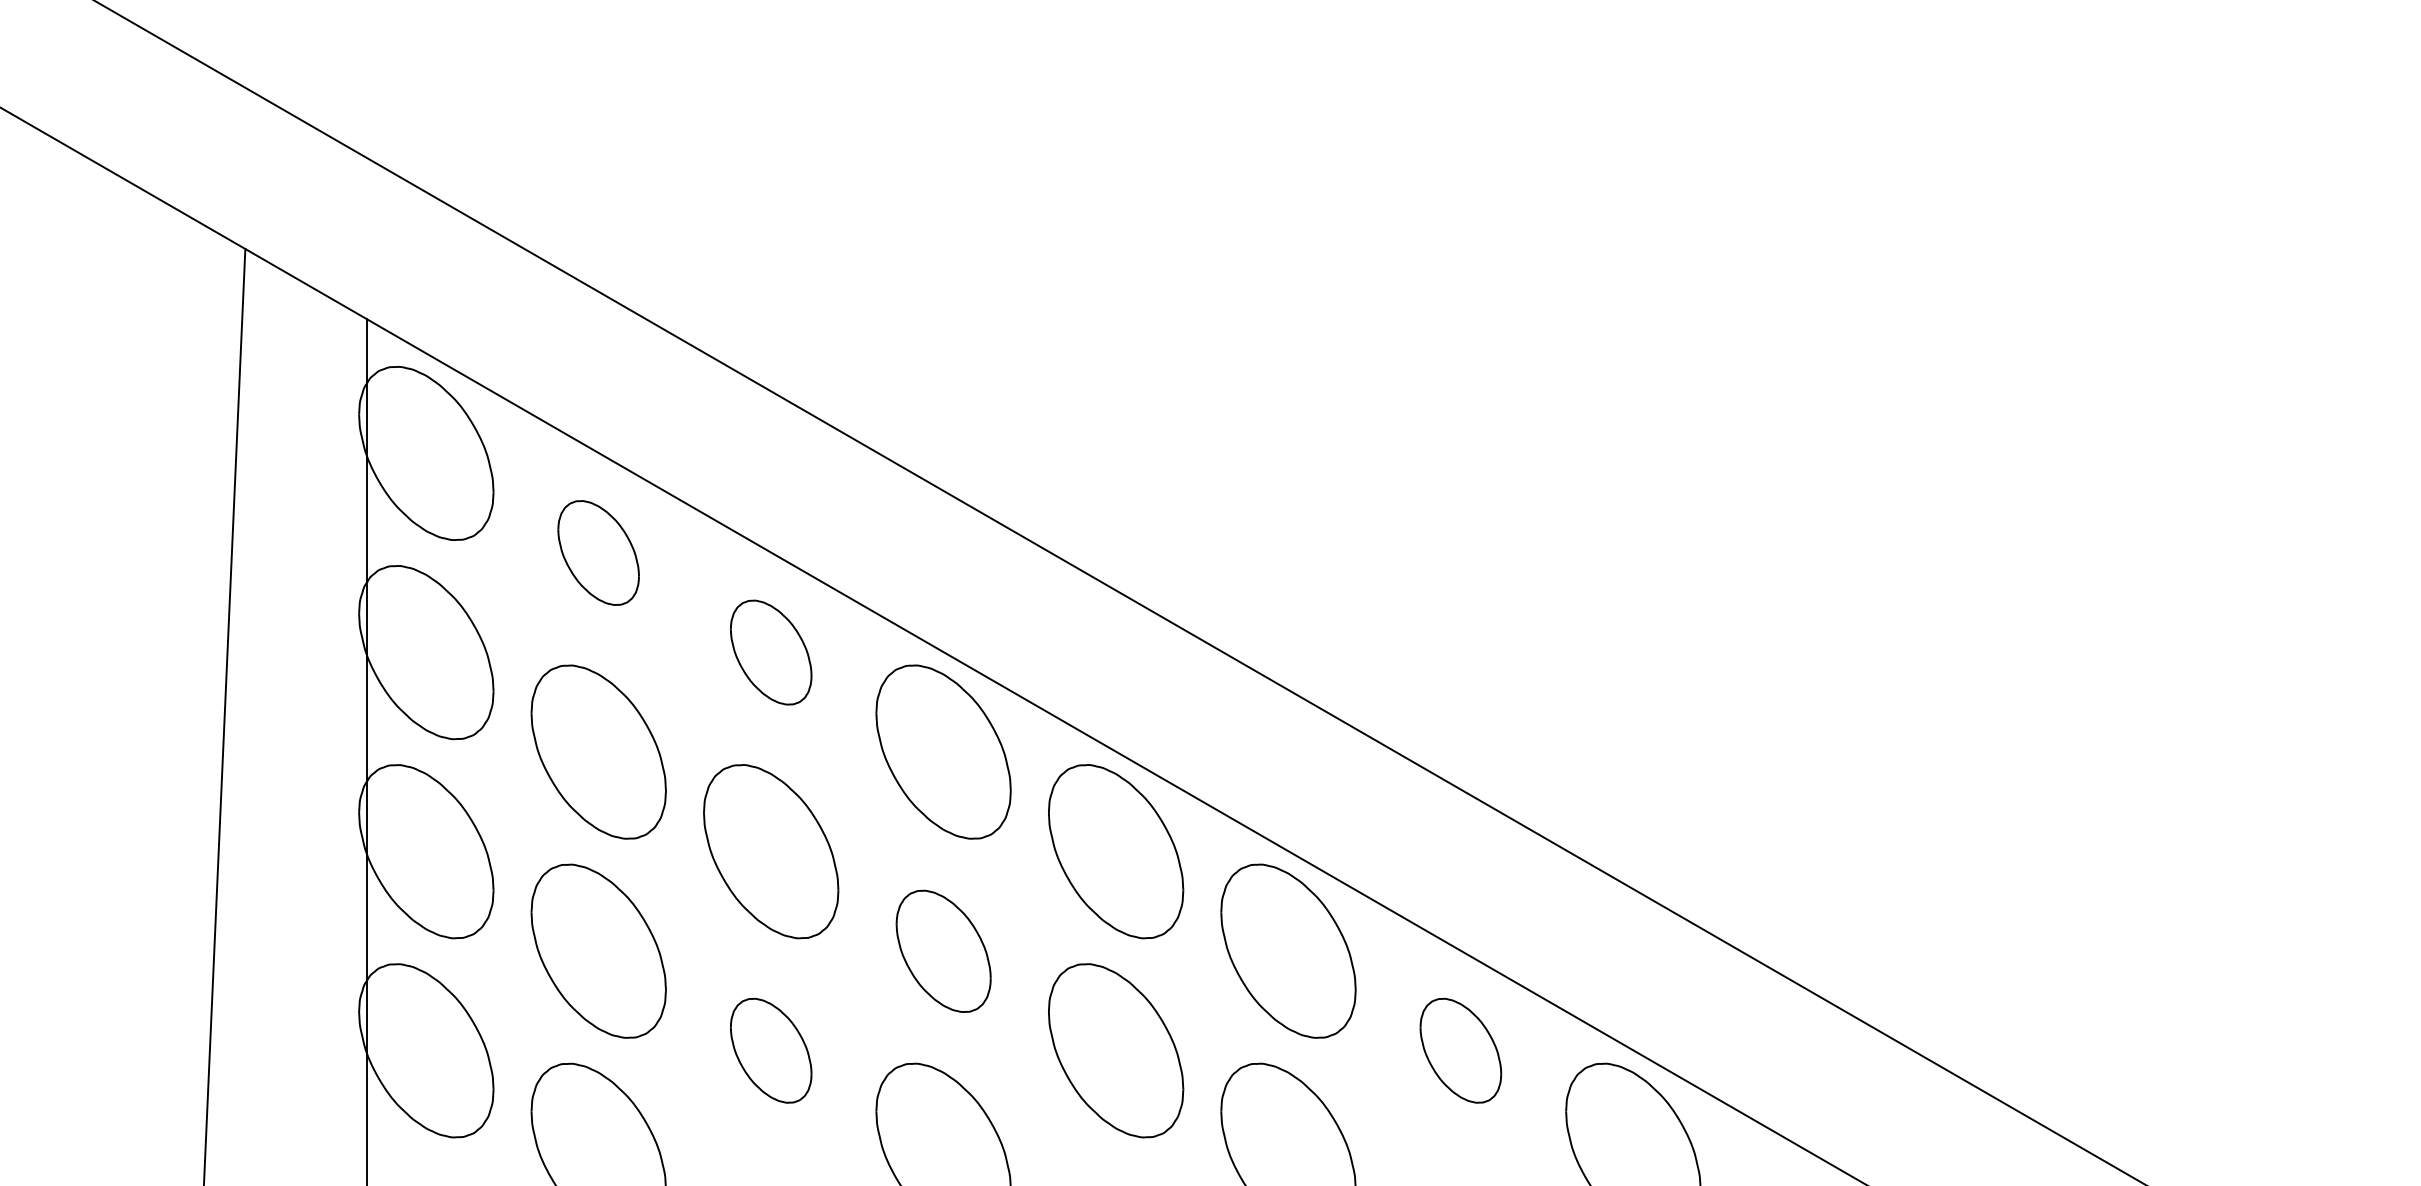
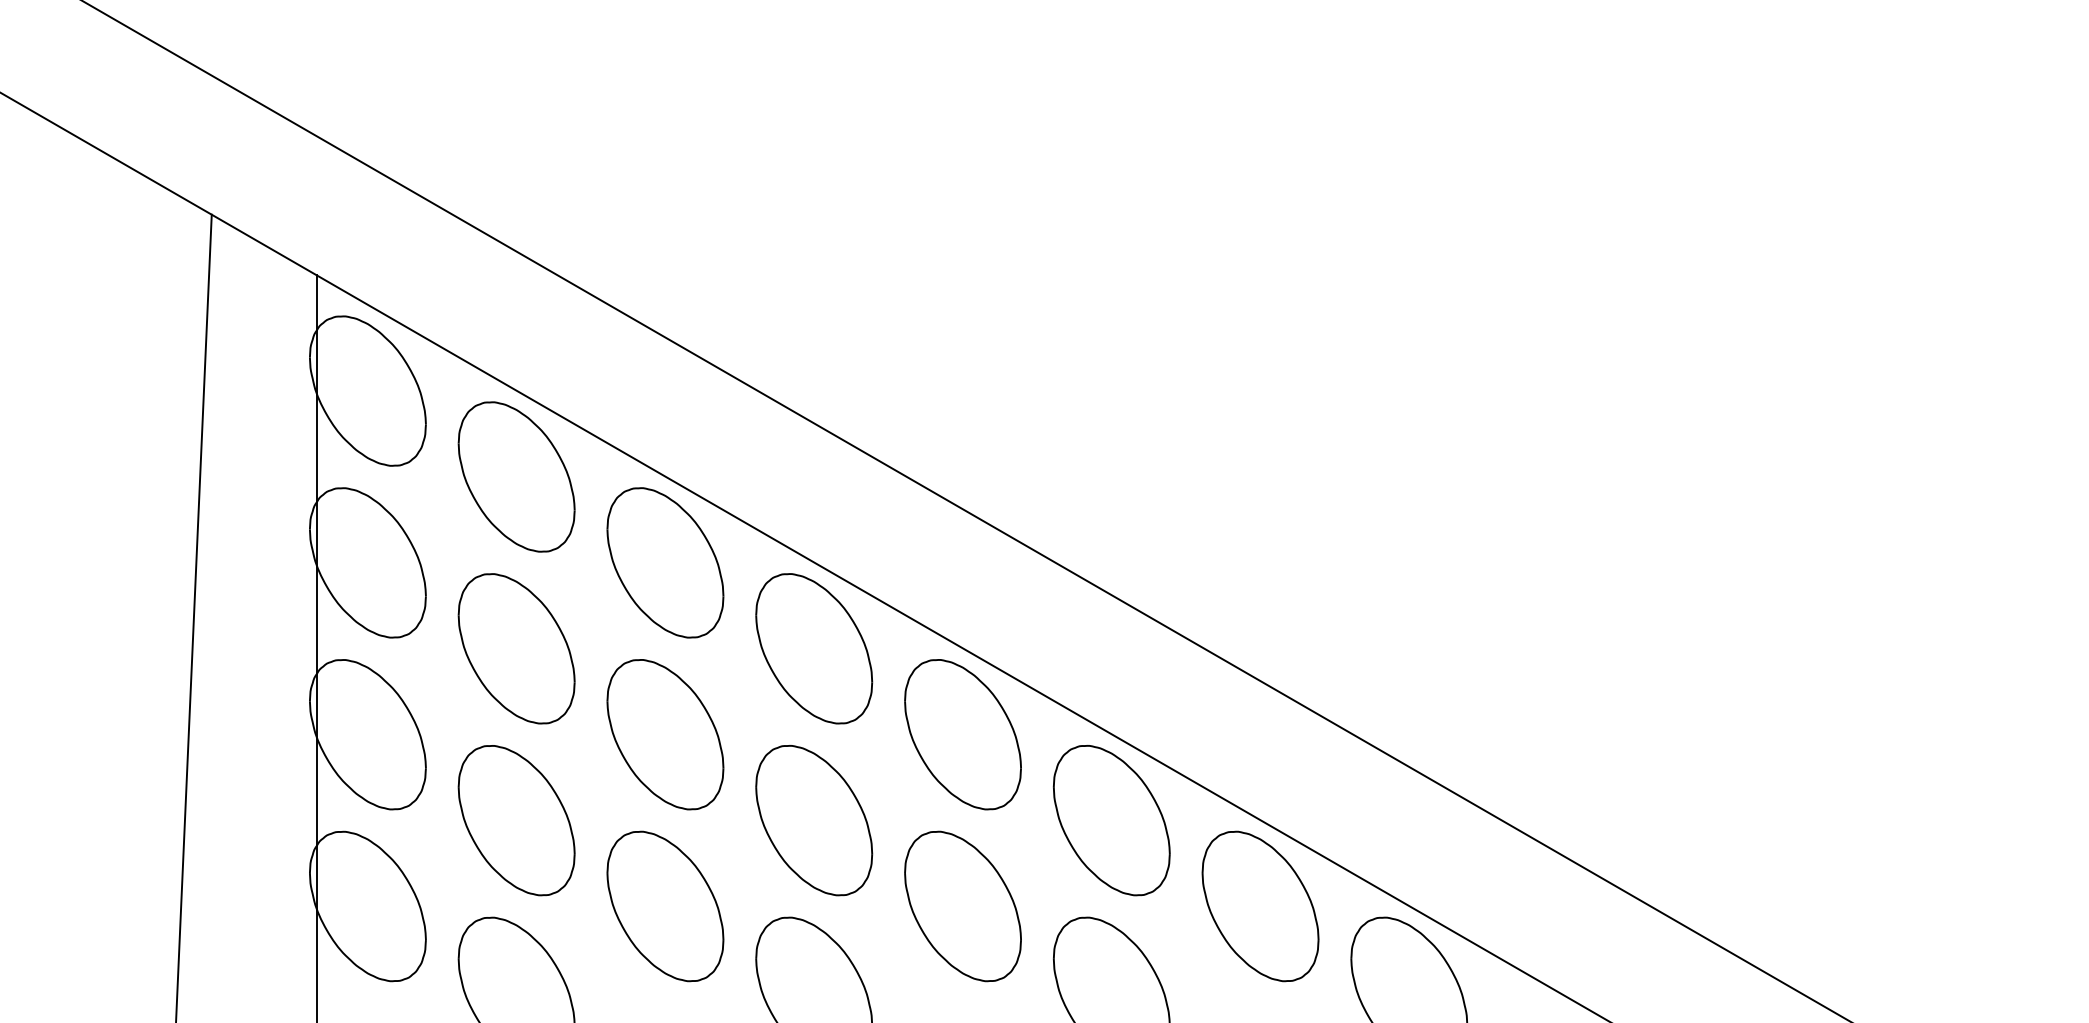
part: (598, 552) -> (516, 476), size x1.67
part: (771, 652) -> (665, 562), size x1.67
part: (943, 951) -> (814, 820), size x1.43
part: (771, 1050) -> (665, 906), size x1.67
part: (1460, 1050) -> (1260, 906), size x1.67

